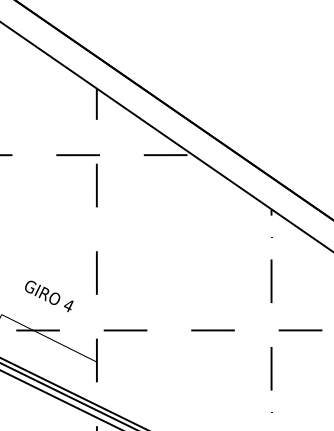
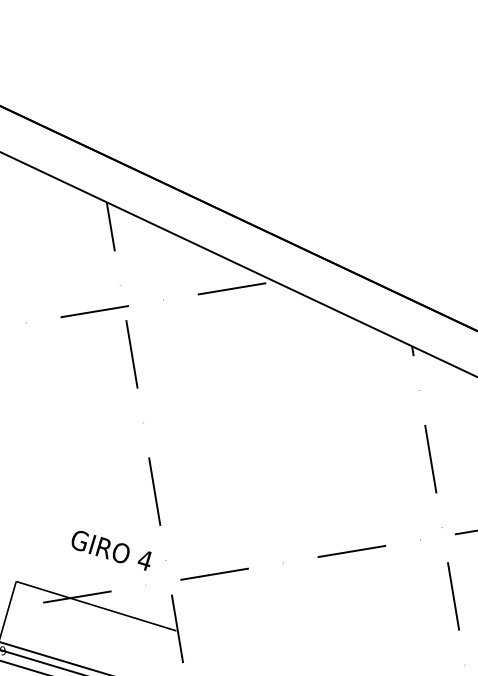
text: (49, 296) -> (112, 550), moved

